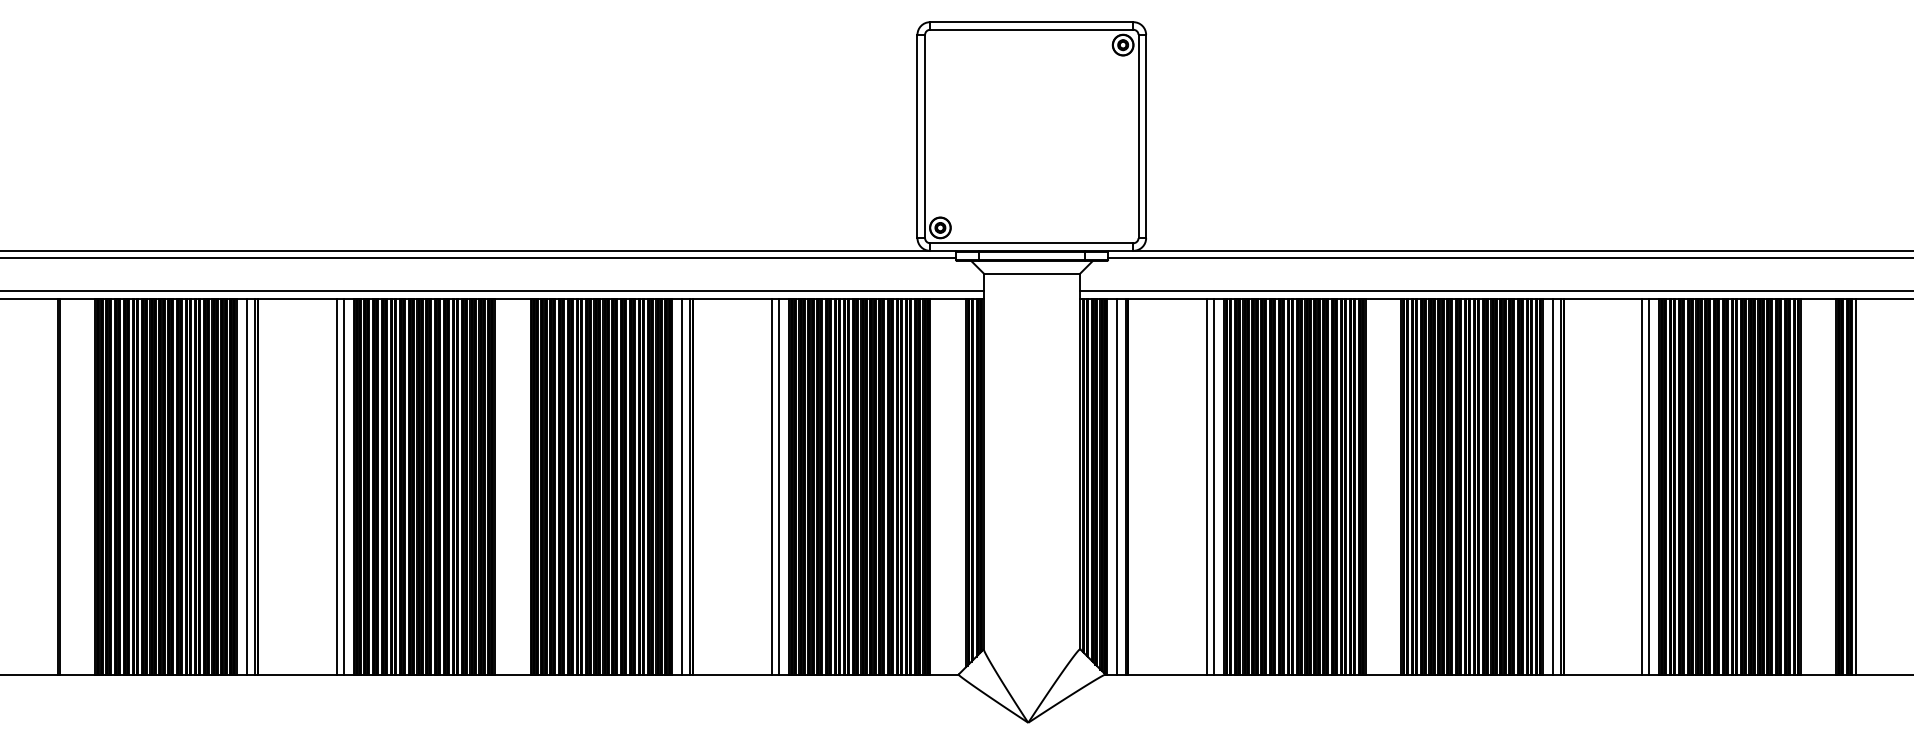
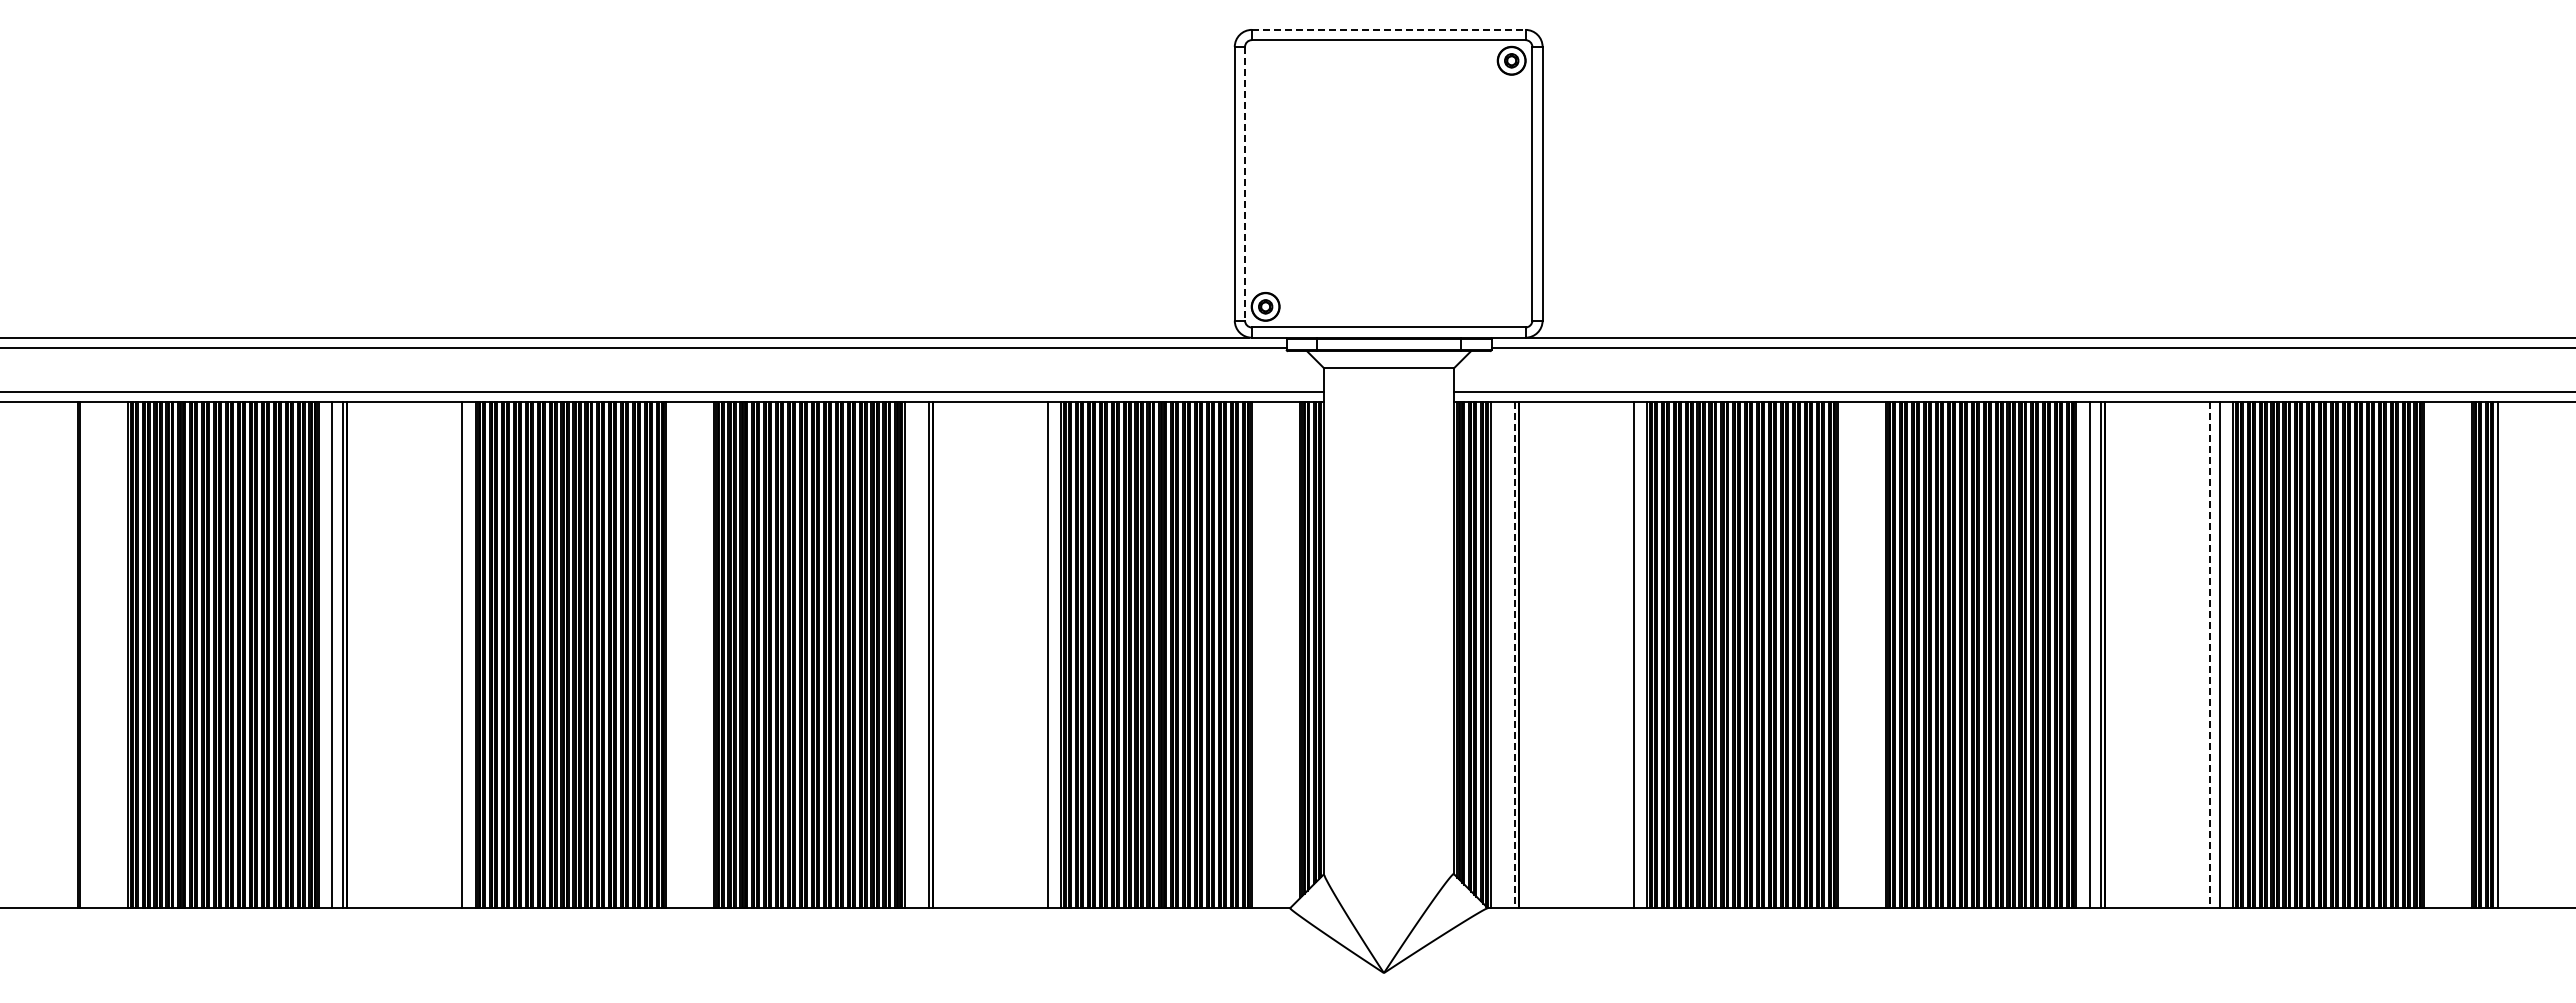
line: (1031, 21) -> (1388, 29), solid -> dashed
line: (925, 136) -> (1245, 183), solid -> dashed
line: (336, 486) -> (452, 655), removed
line: (682, 486) -> (918, 655), removed
line: (771, 486) -> (1038, 655), removed
line: (1117, 486) -> (1503, 655), removed
line: (1125, 486) -> (1514, 655), solid -> dashed
line: (1206, 486) -> (1624, 655), removed
line: (1642, 486) -> (2210, 655), solid -> dashed

